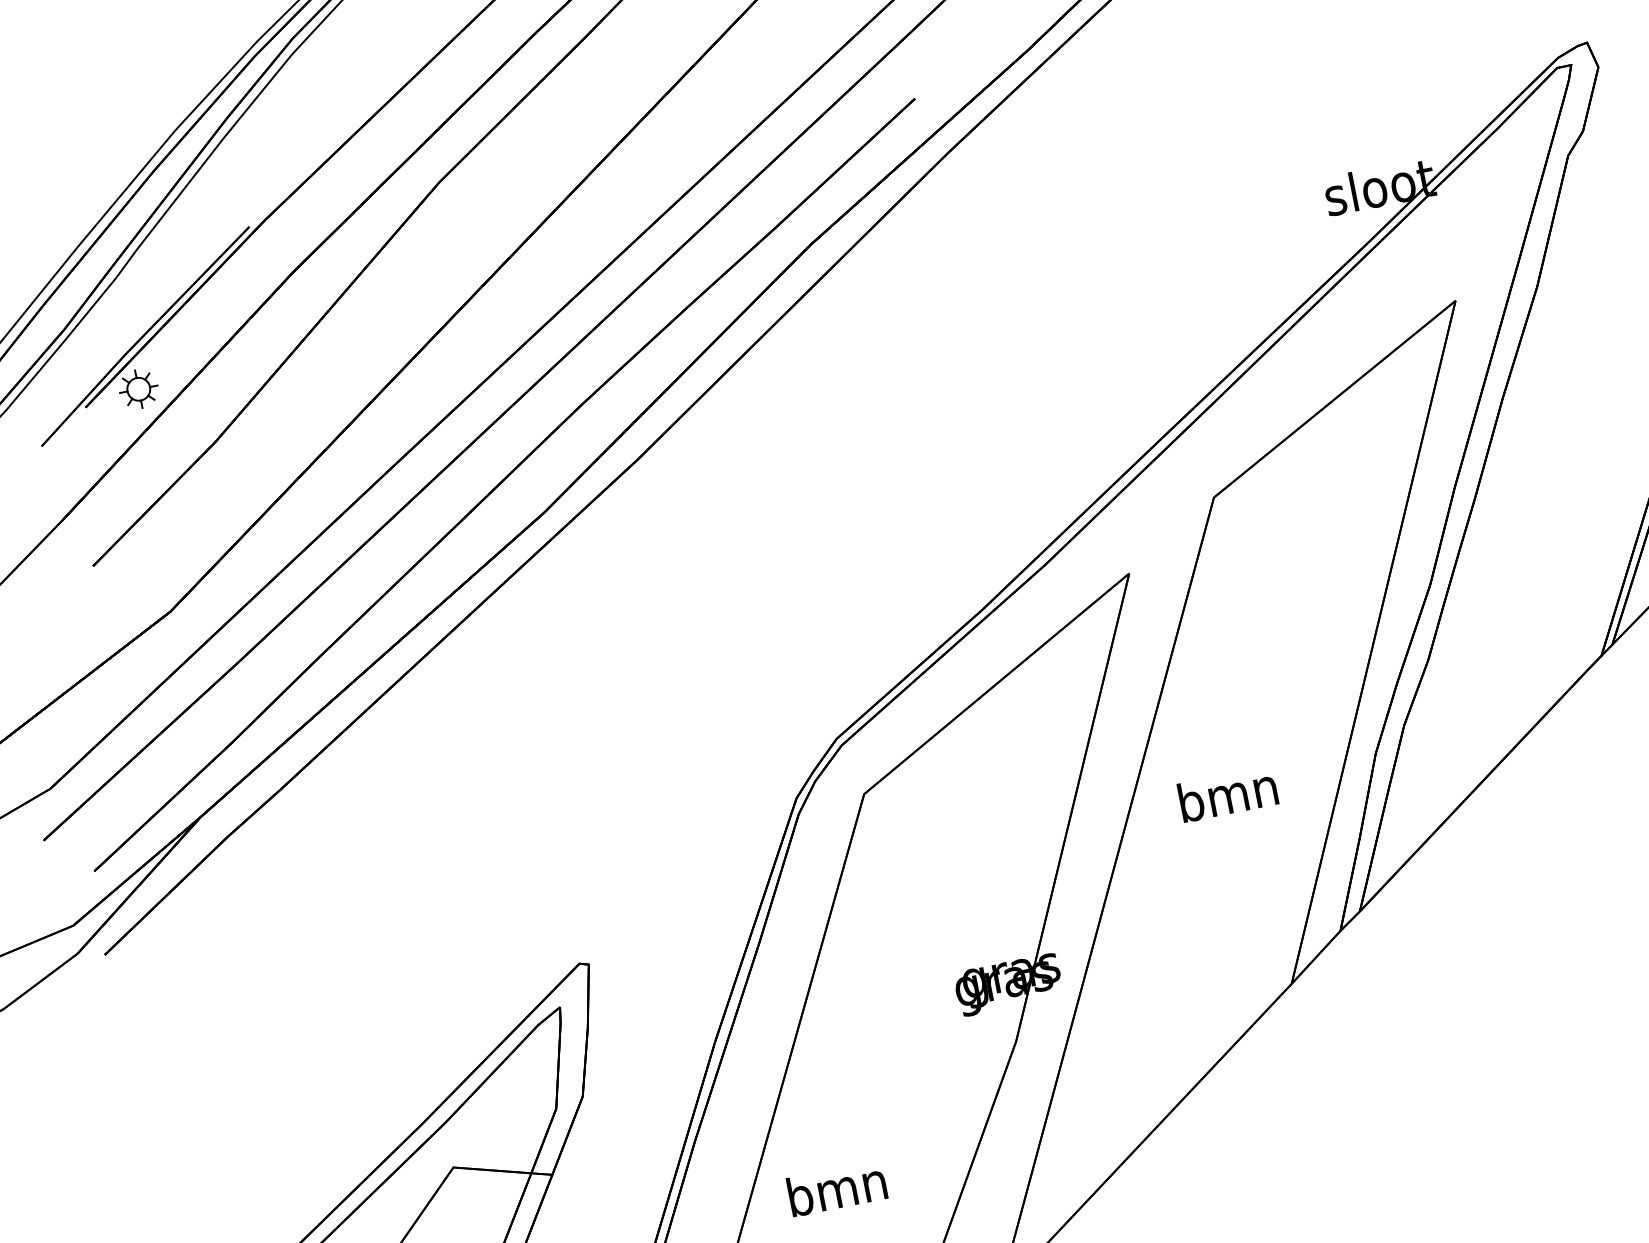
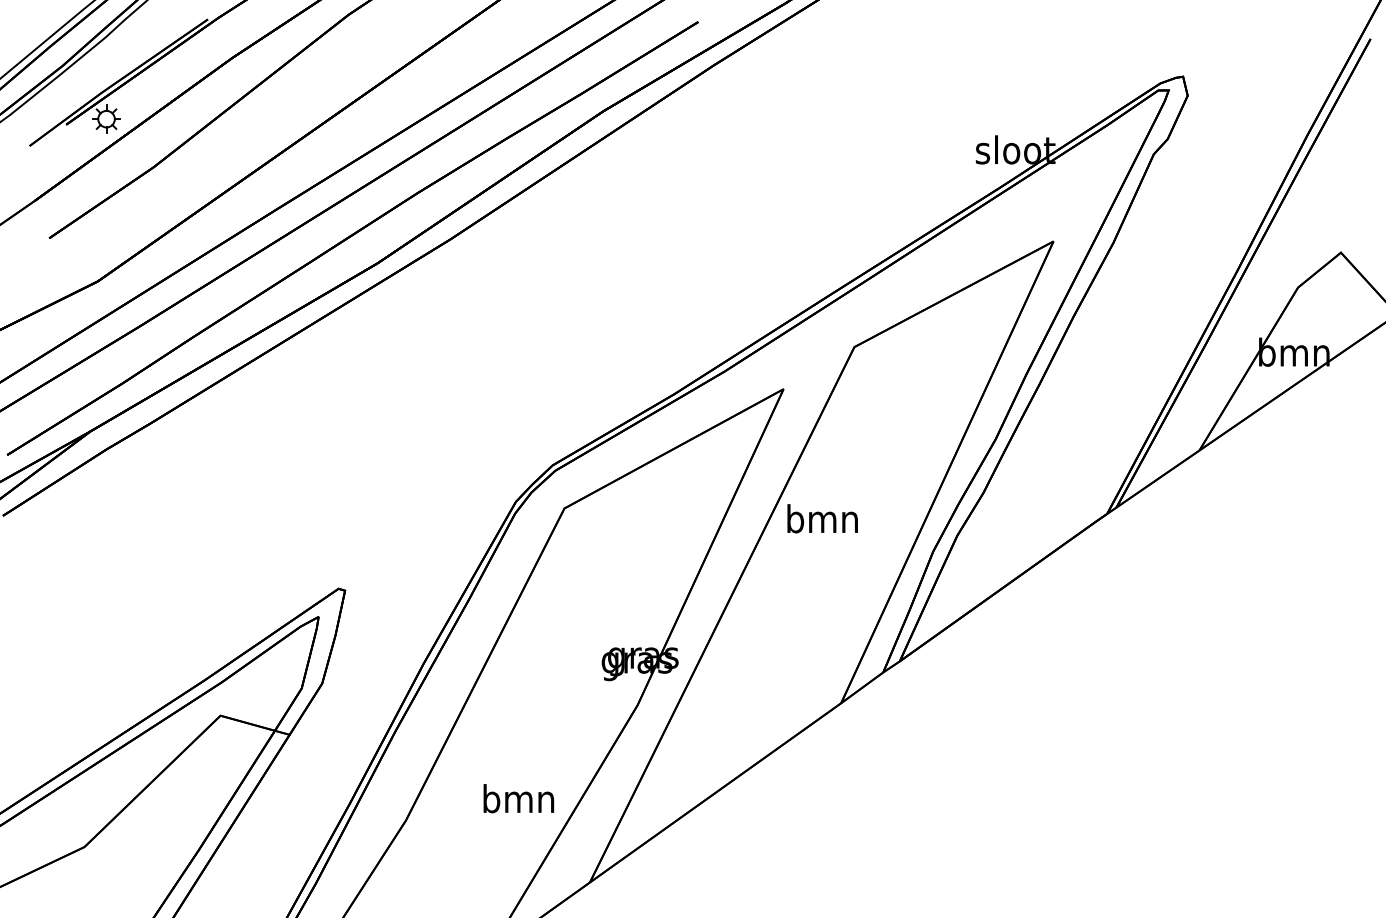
text: (1227, 794) -> (822, 518), moved
text: (836, 1188) -> (518, 798), moved

